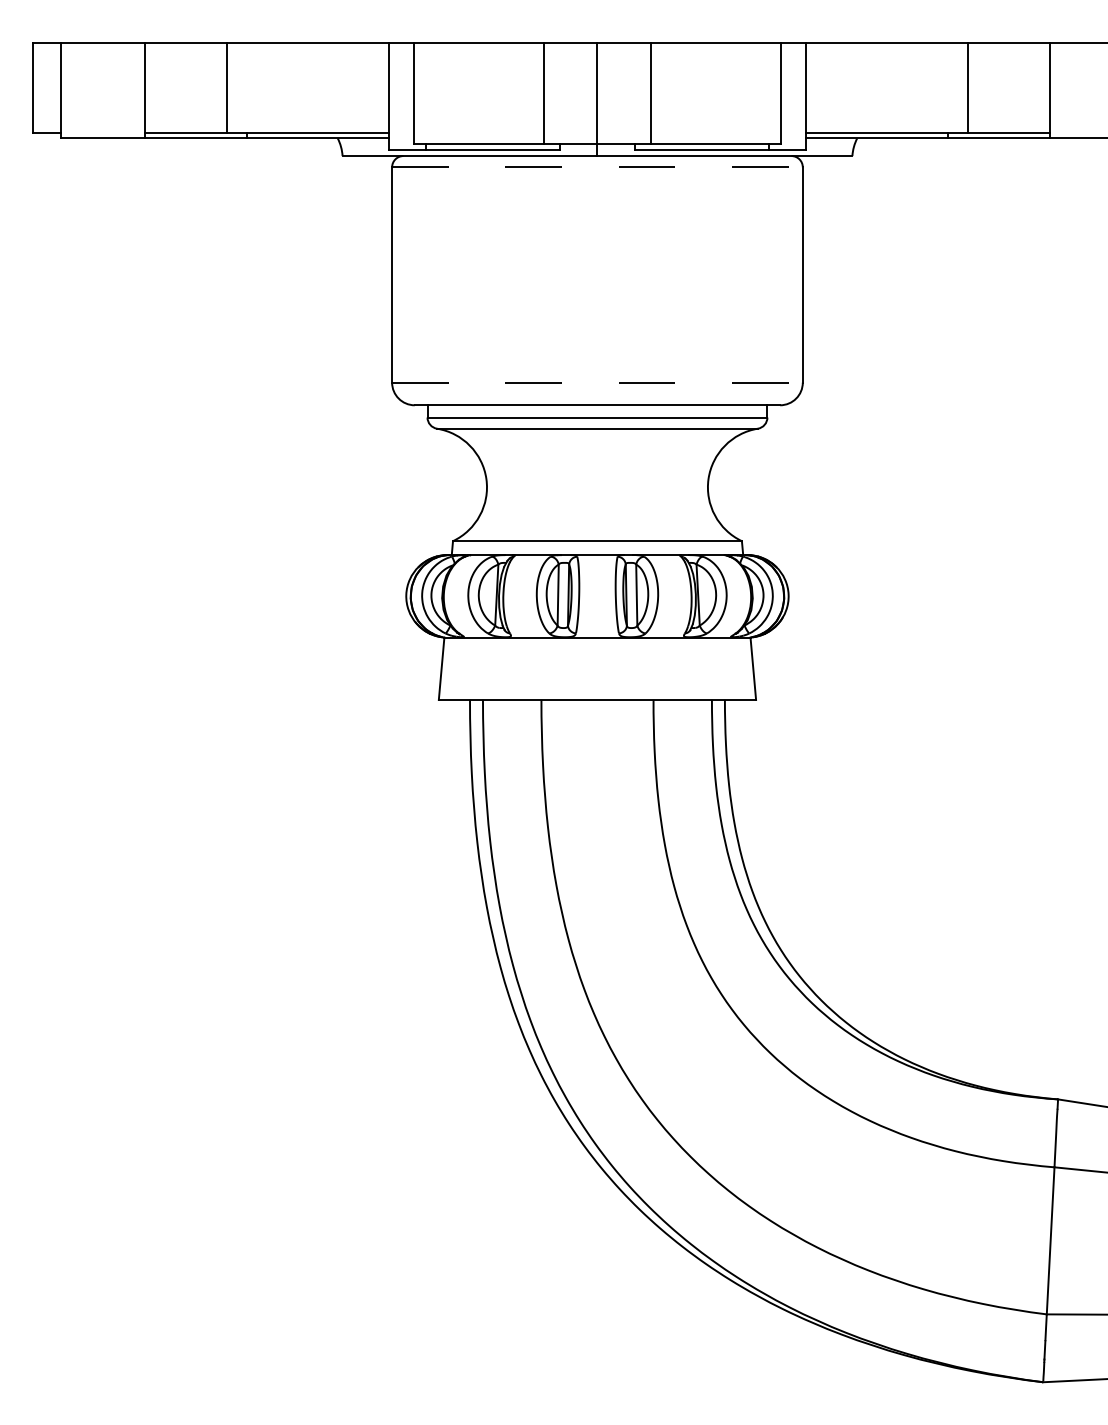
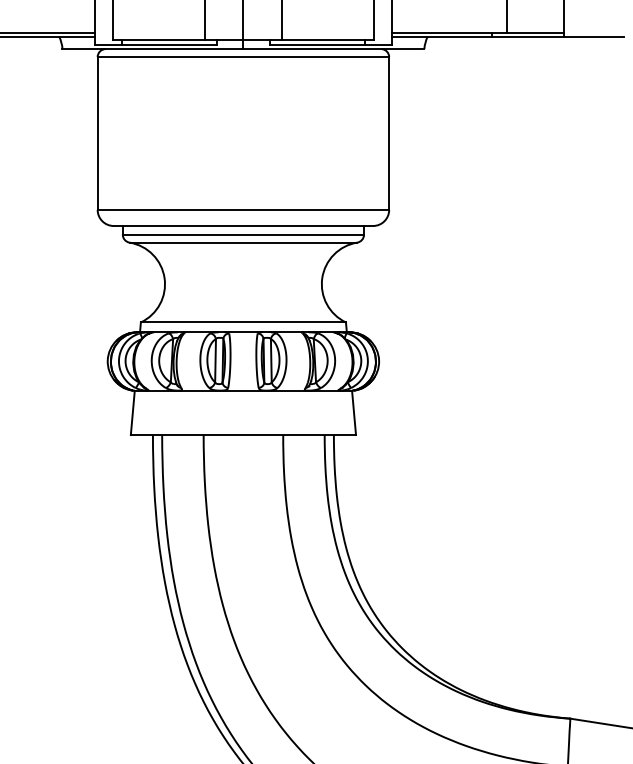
line: (597, 167) -> (243, 57), dashed -> solid
line: (597, 382) -> (243, 209), dashed -> solid

